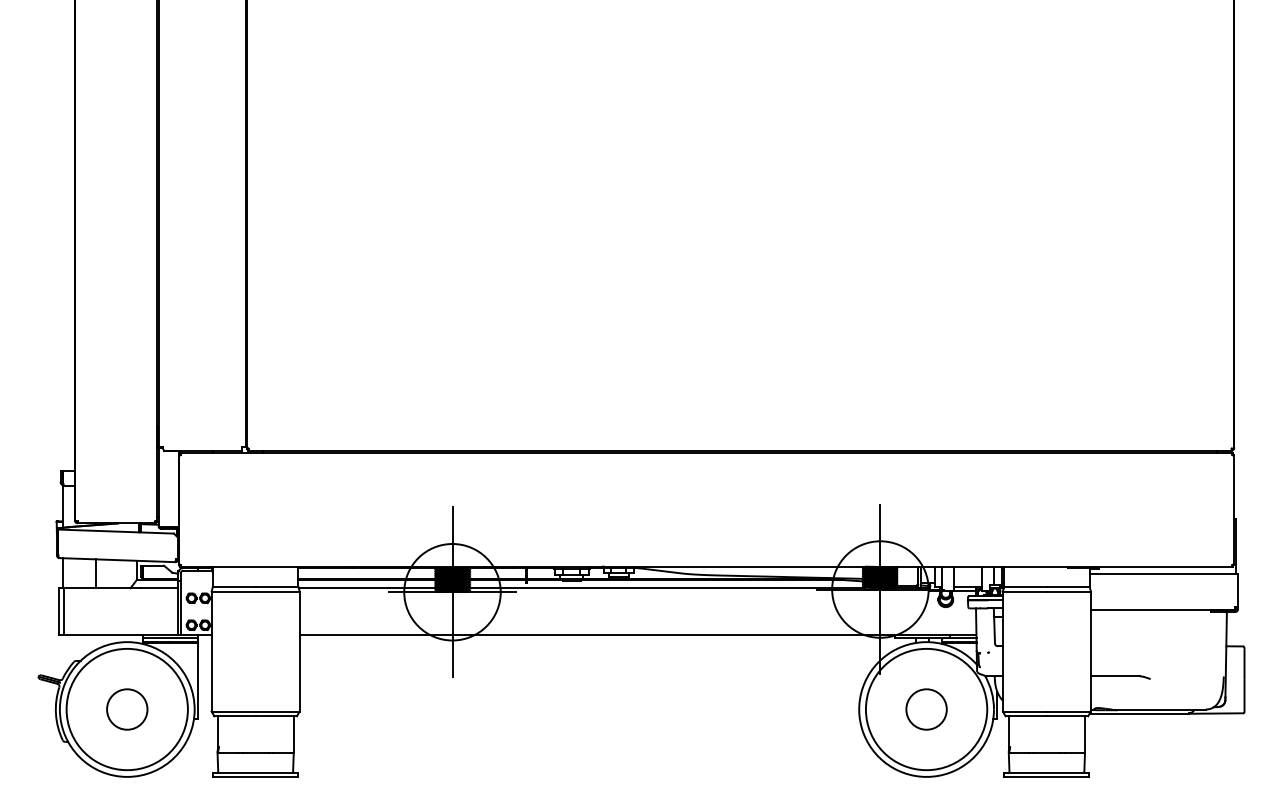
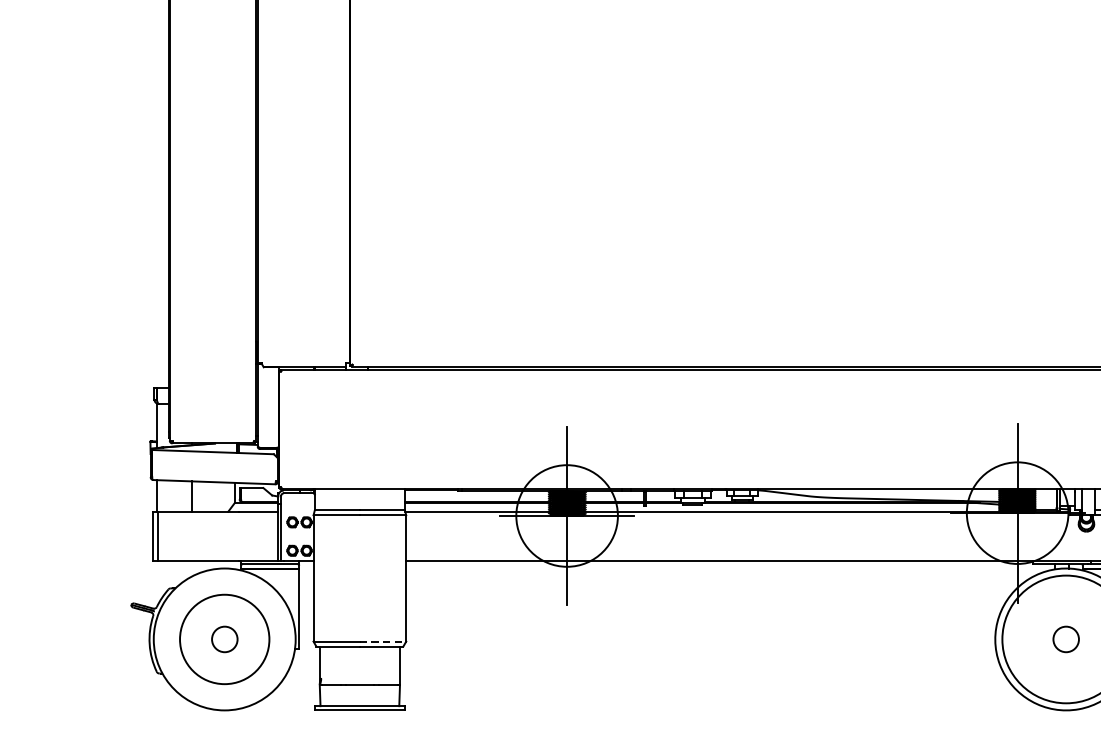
circle: (126, 709) -> (223, 639), size x0.7
circle: (127, 709) -> (224, 639), size x0.6
circle: (926, 709) -> (1066, 639), size x0.6
line: (278, 711) -> (383, 641), solid -> dashed

